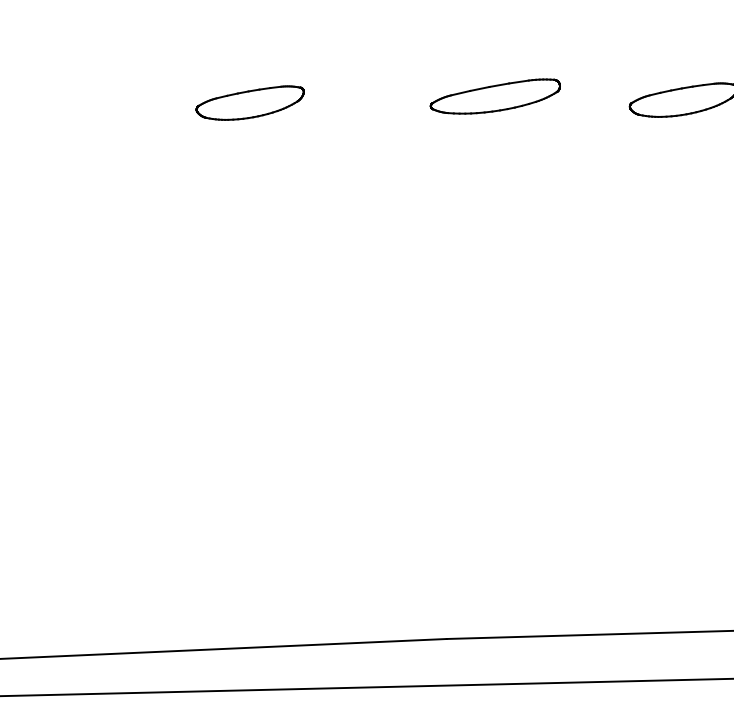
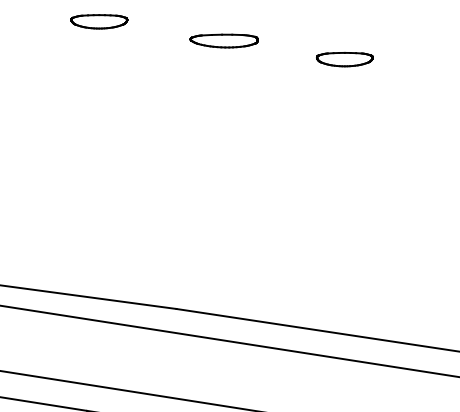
part: (494, 97) -> (223, 40), moved
part: (251, 103) -> (99, 21), moved

